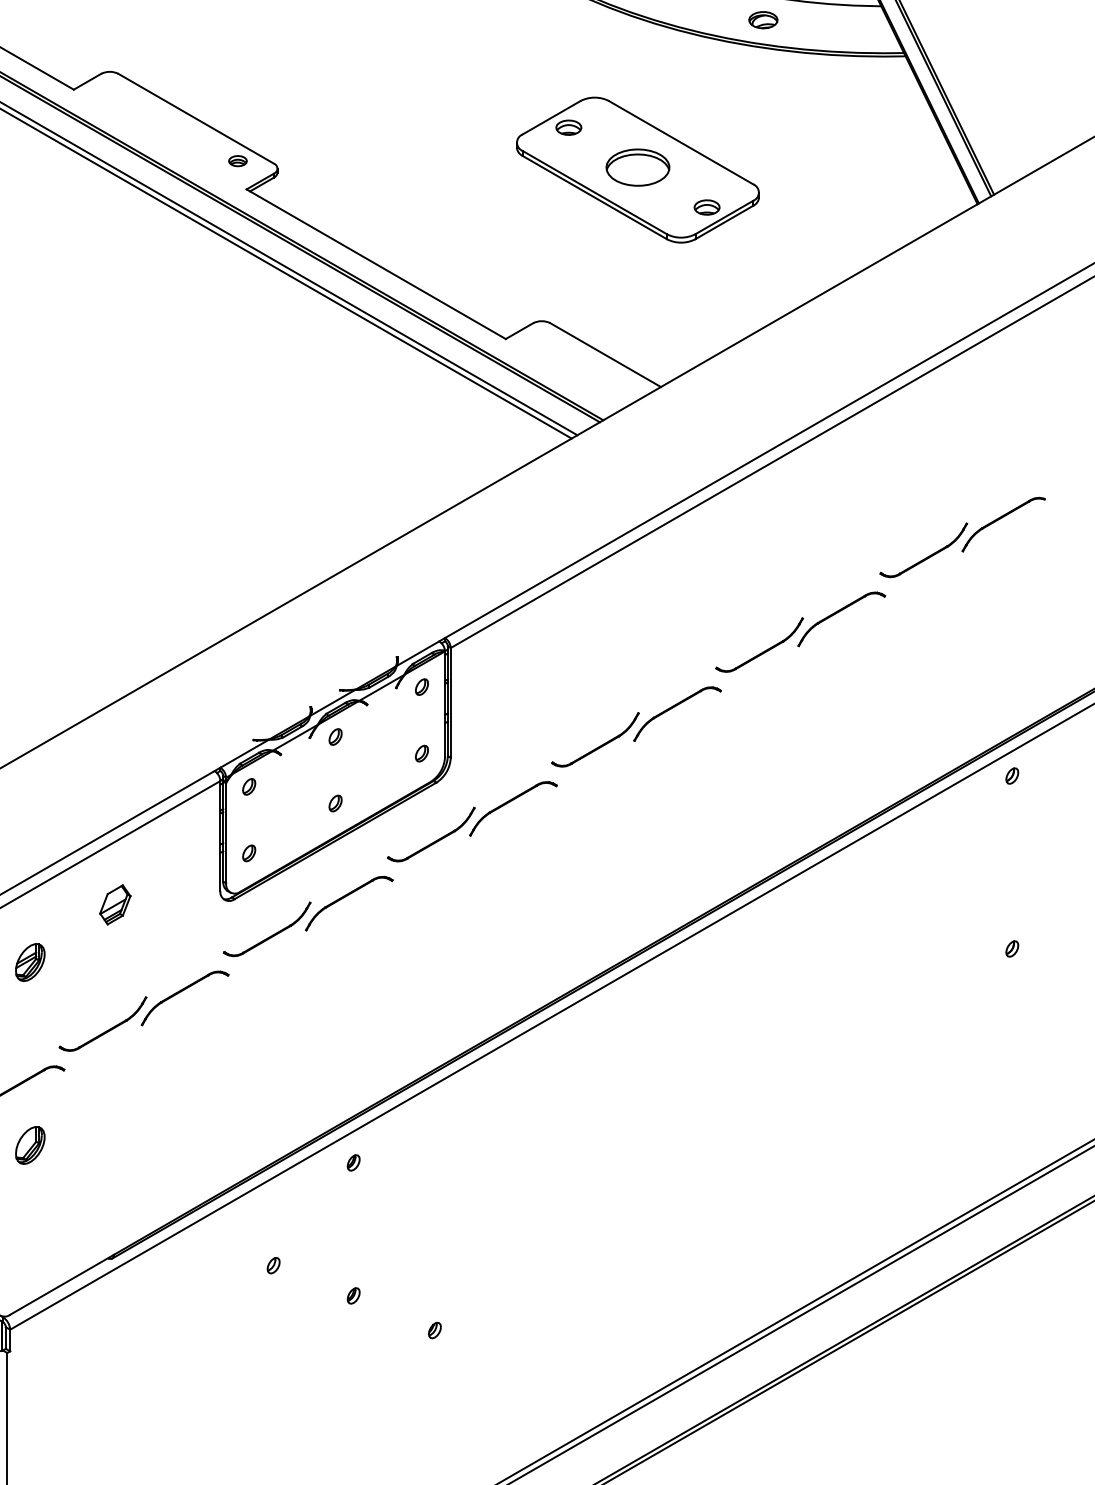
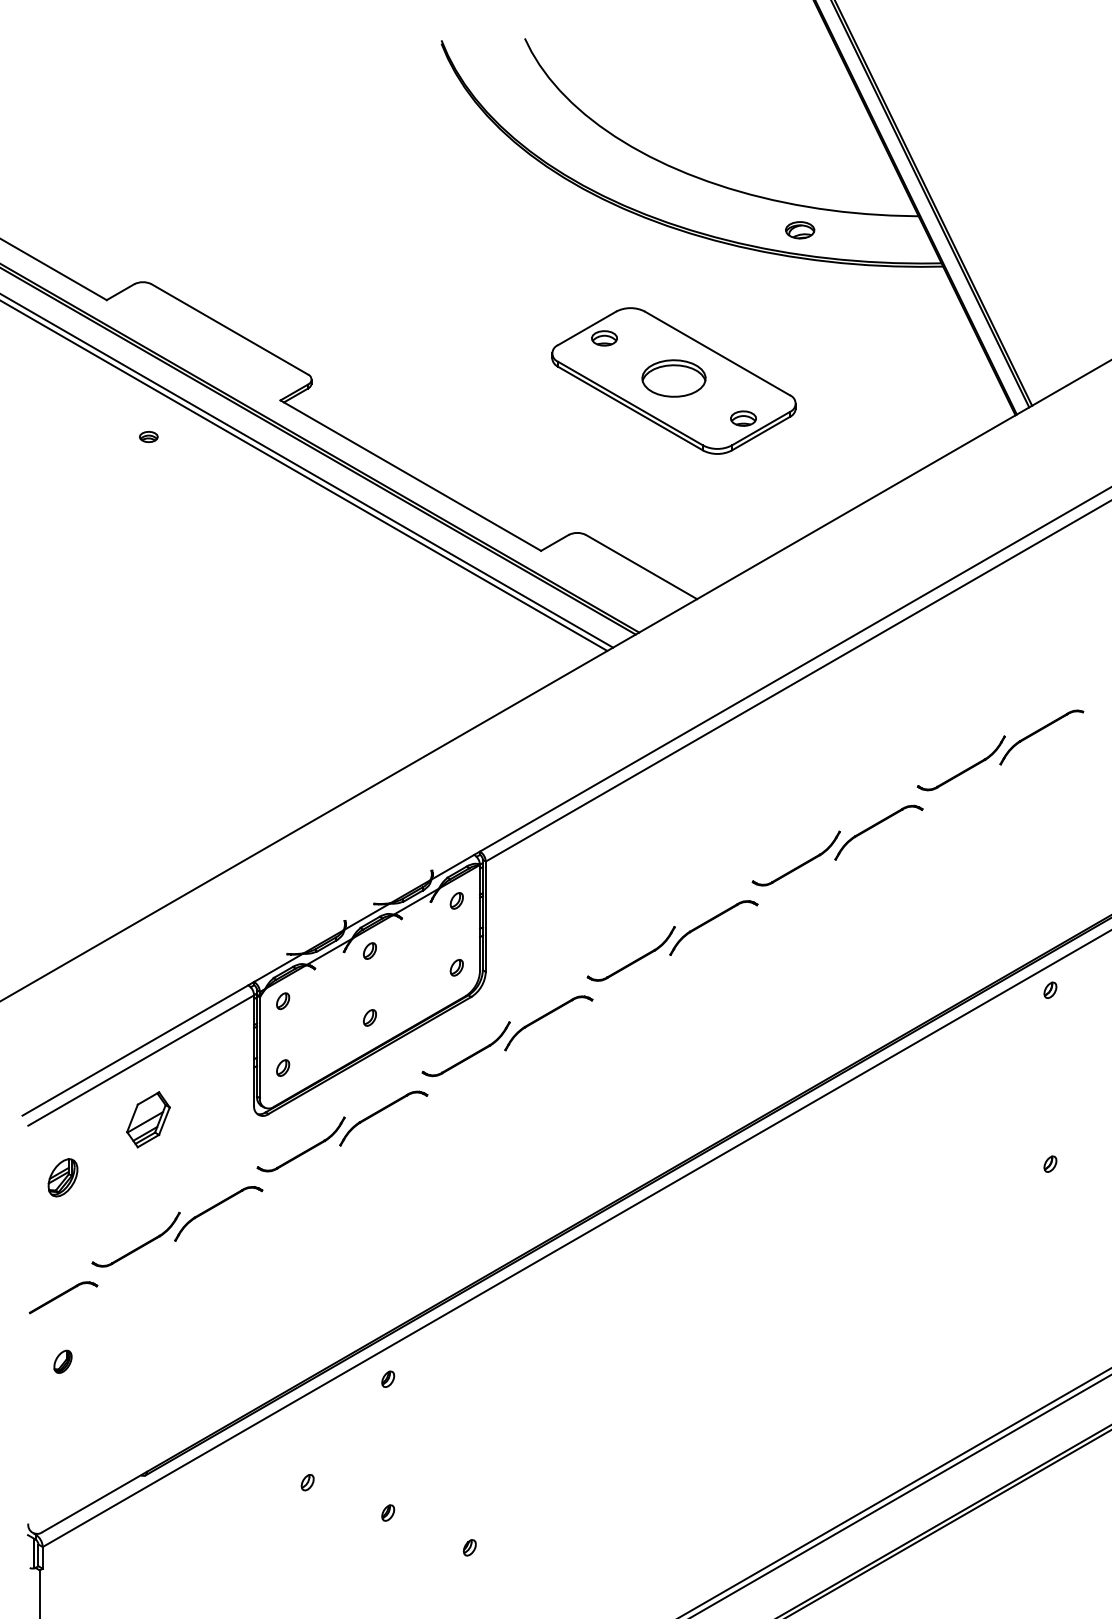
part: (237, 161) -> (148, 437), moved
part: (115, 904) -> (148, 1119), size x1.4
part: (29, 1145) -> (62, 1361), size x0.6

